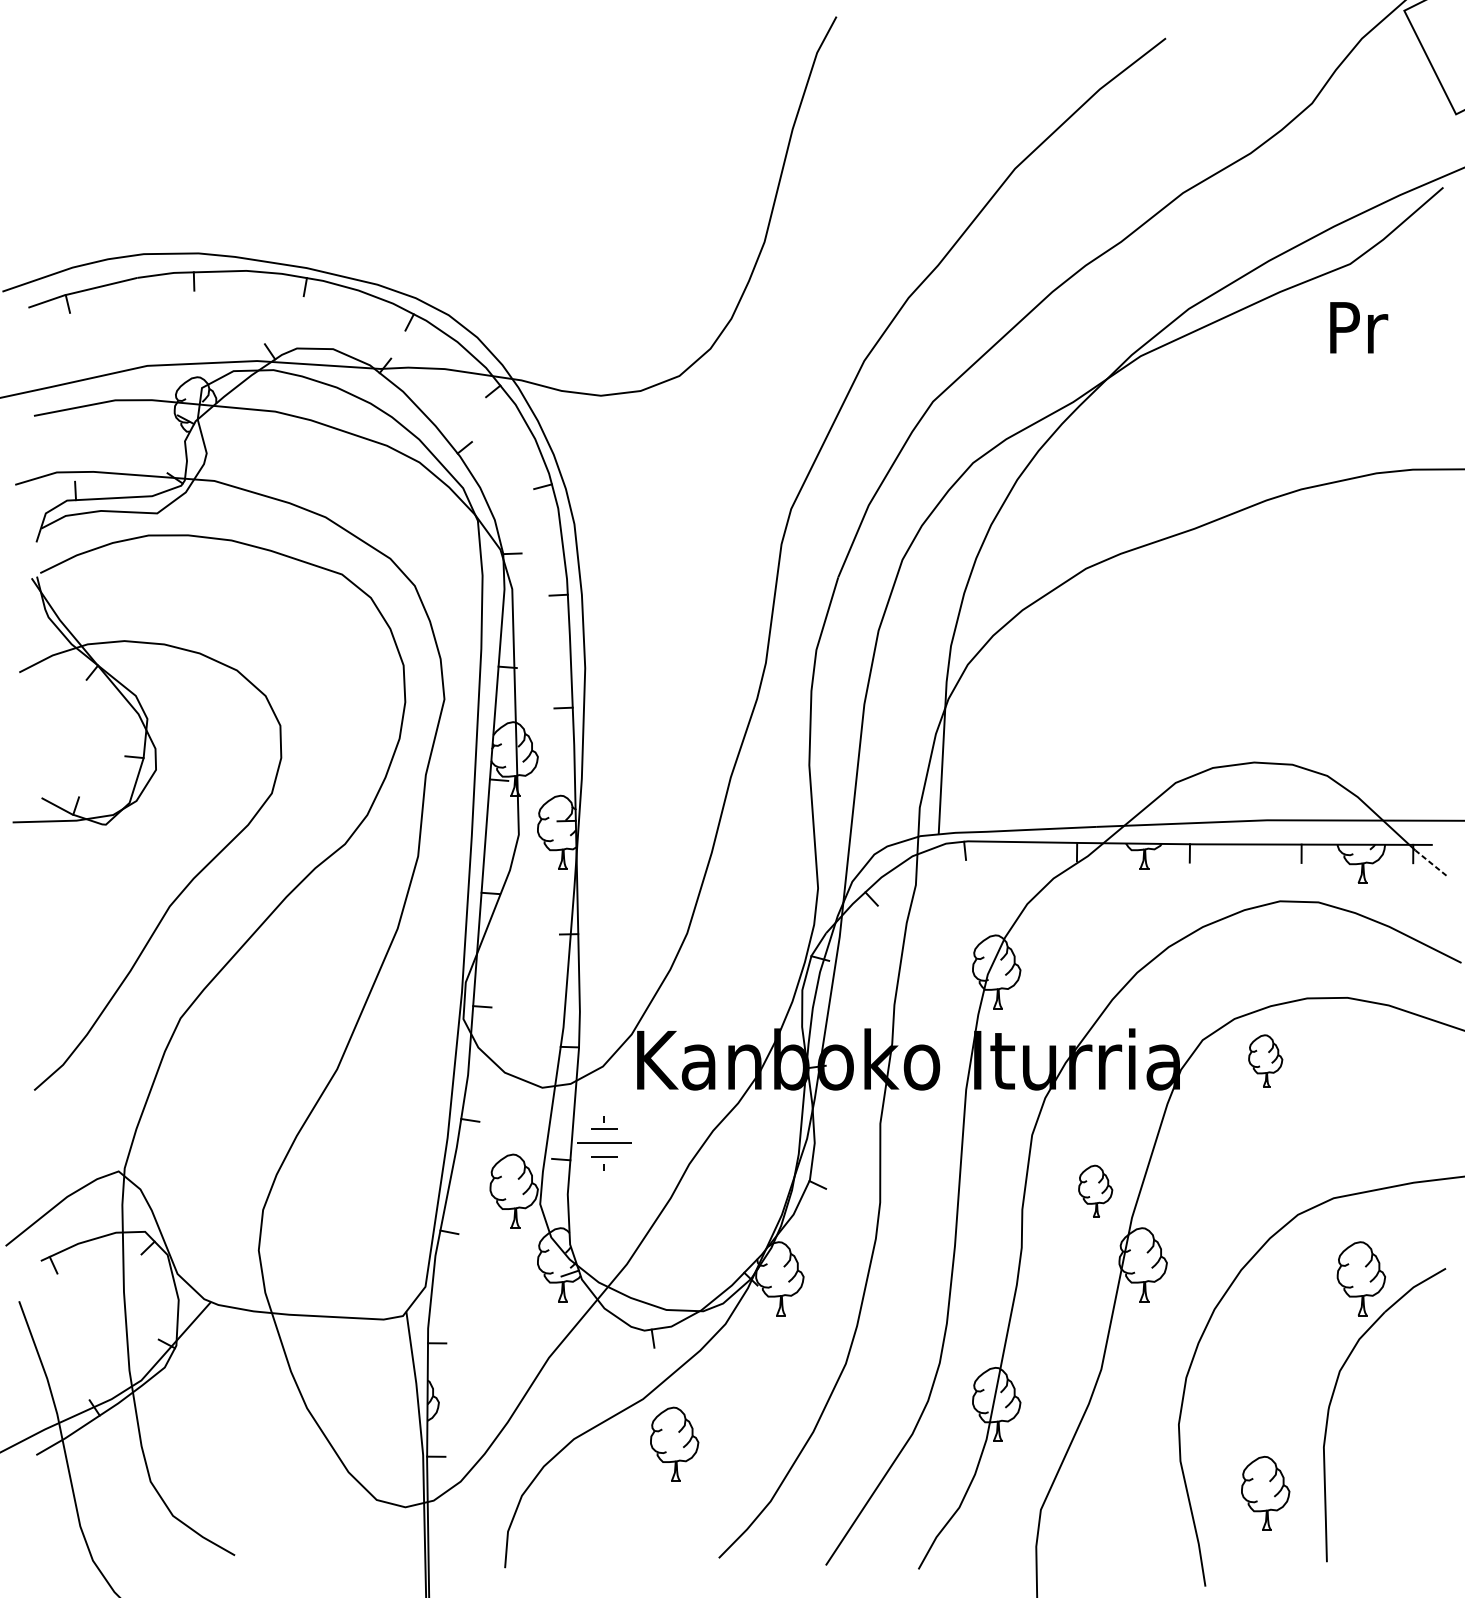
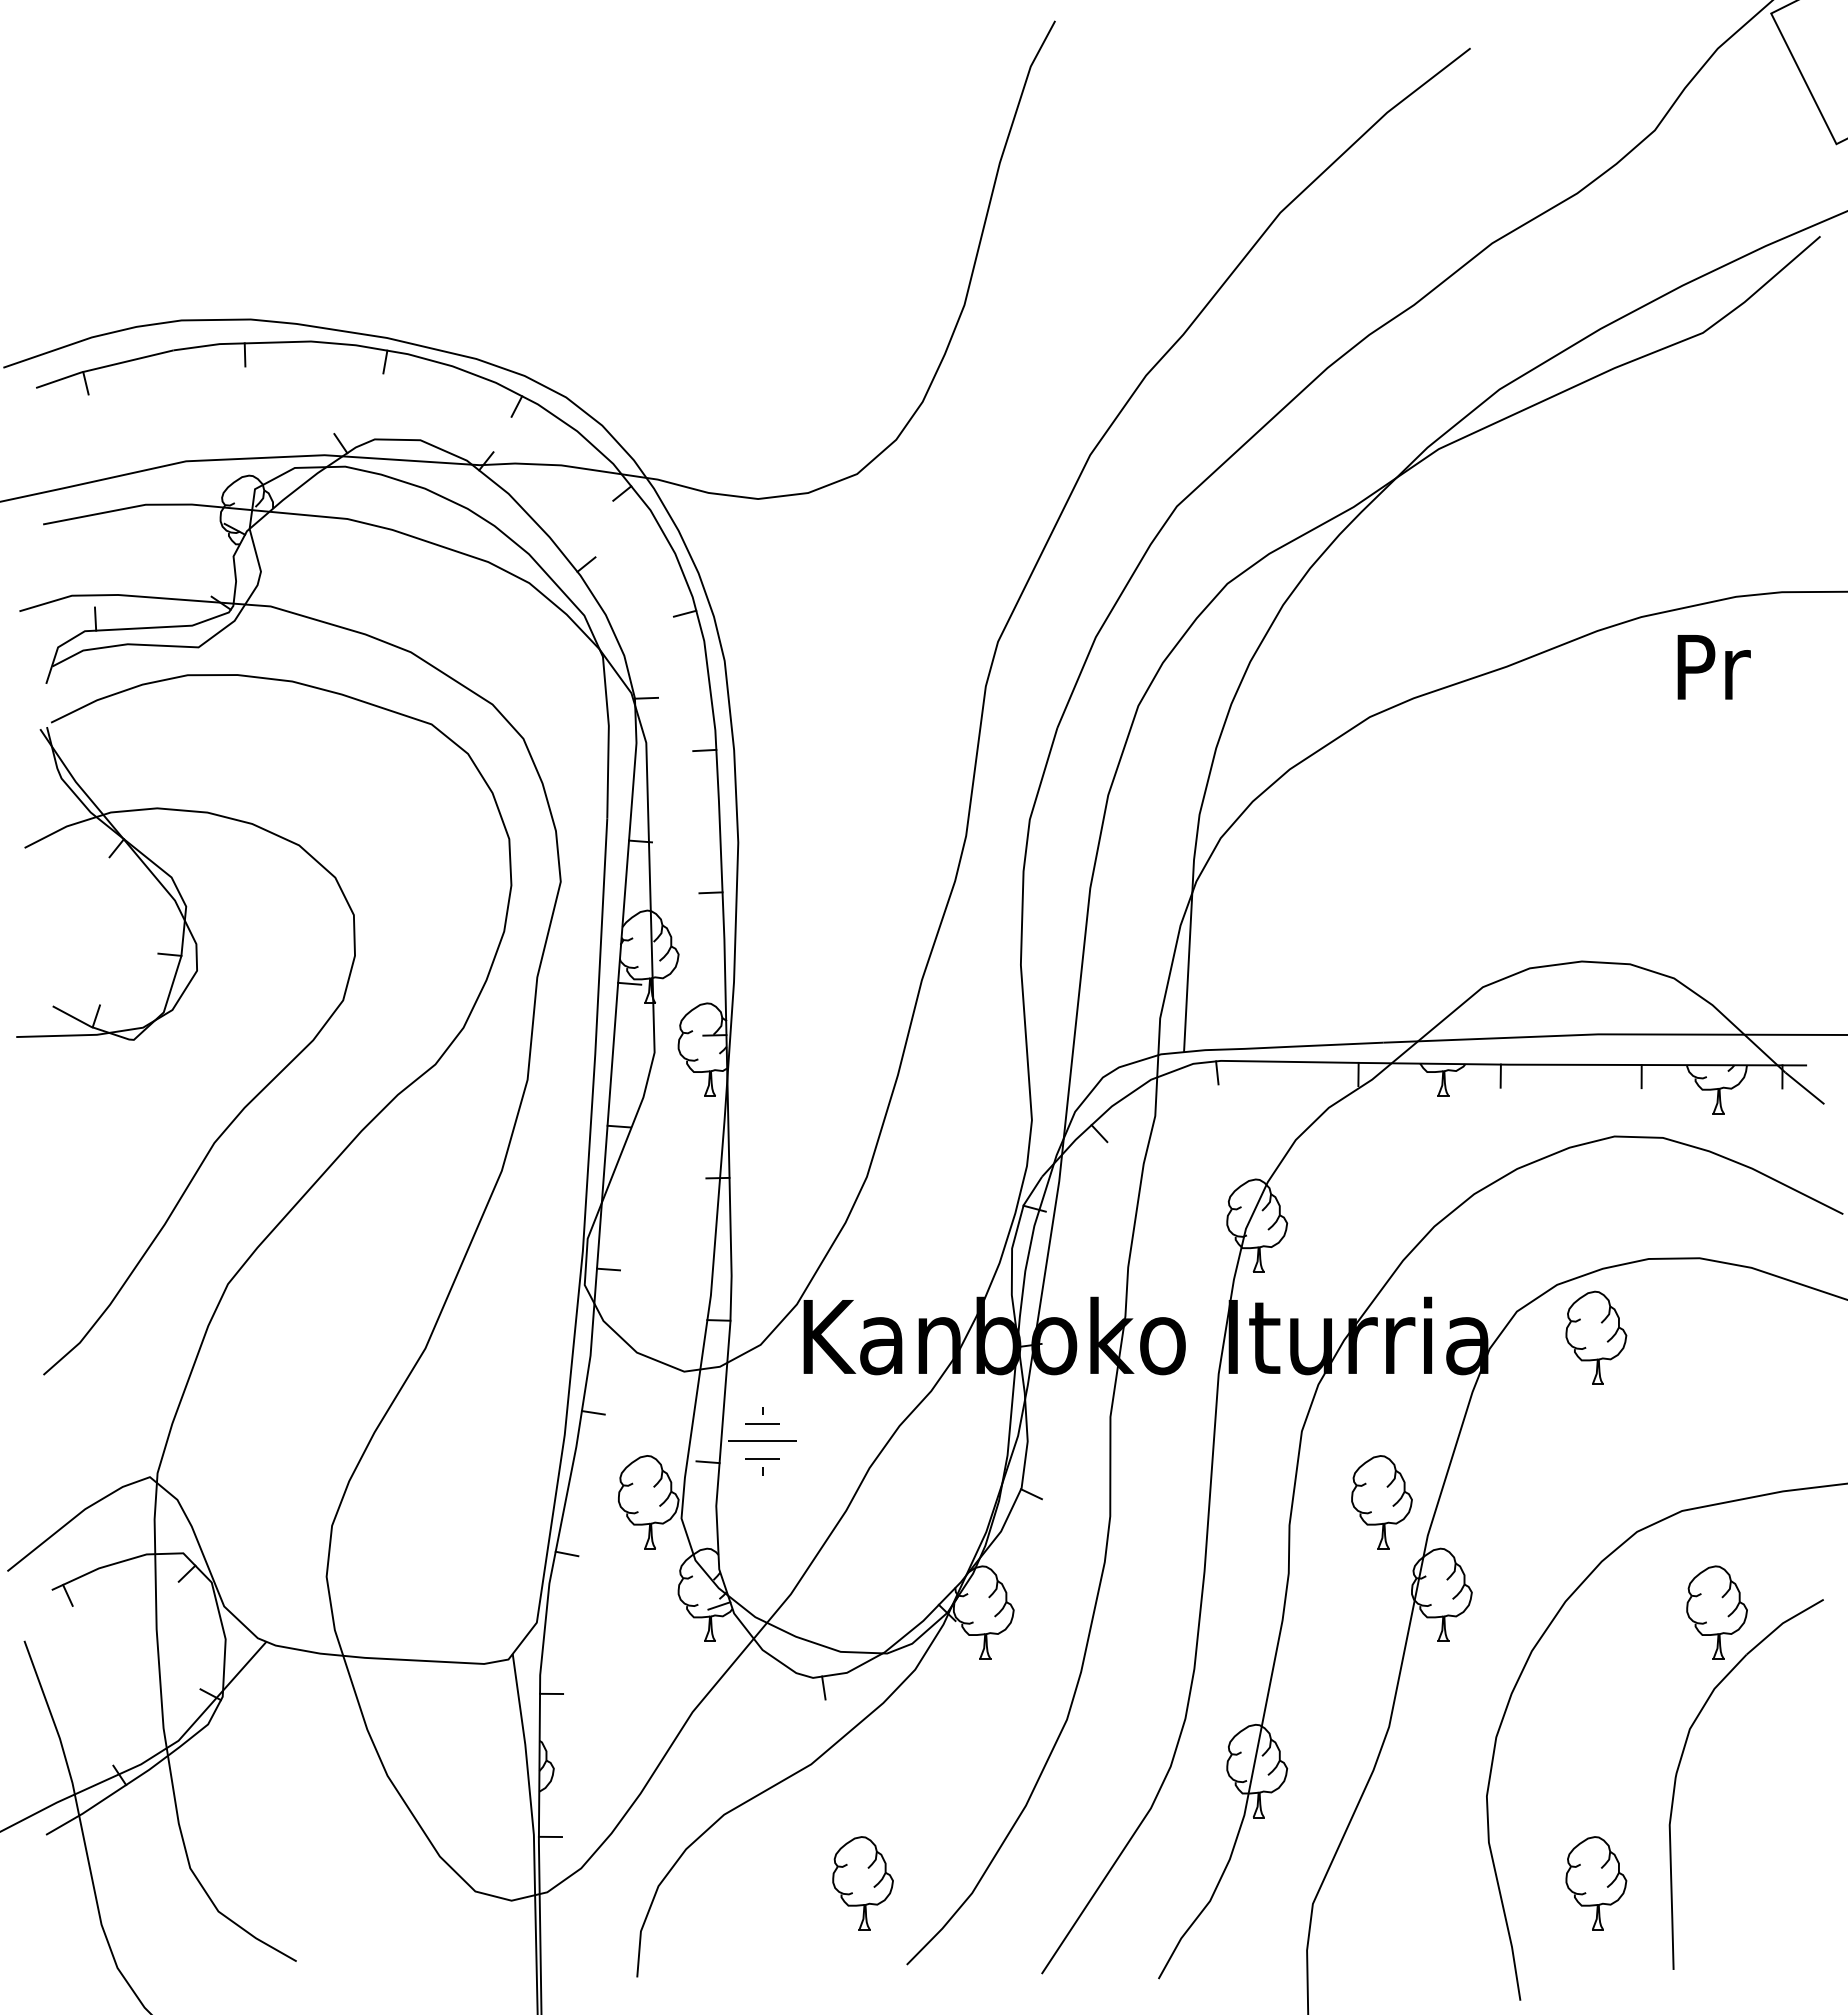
text: (1358, 327) -> (1713, 667), moved
line: (1430, 863) -> (1804, 1088), dashed -> solid
part: (1265, 1060) -> (1596, 1337), size x1.43
part: (1095, 1191) -> (1381, 1502), size x1.43
part: (674, 1444) -> (862, 1883), moved

